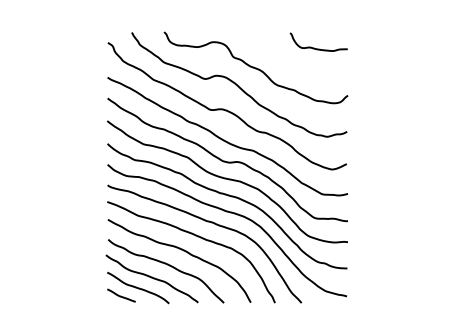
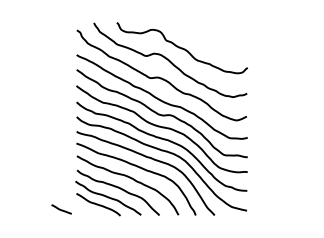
curve: (318, 48) -> (226, 34), removed
curve: (121, 295) -> (61, 209), moved

